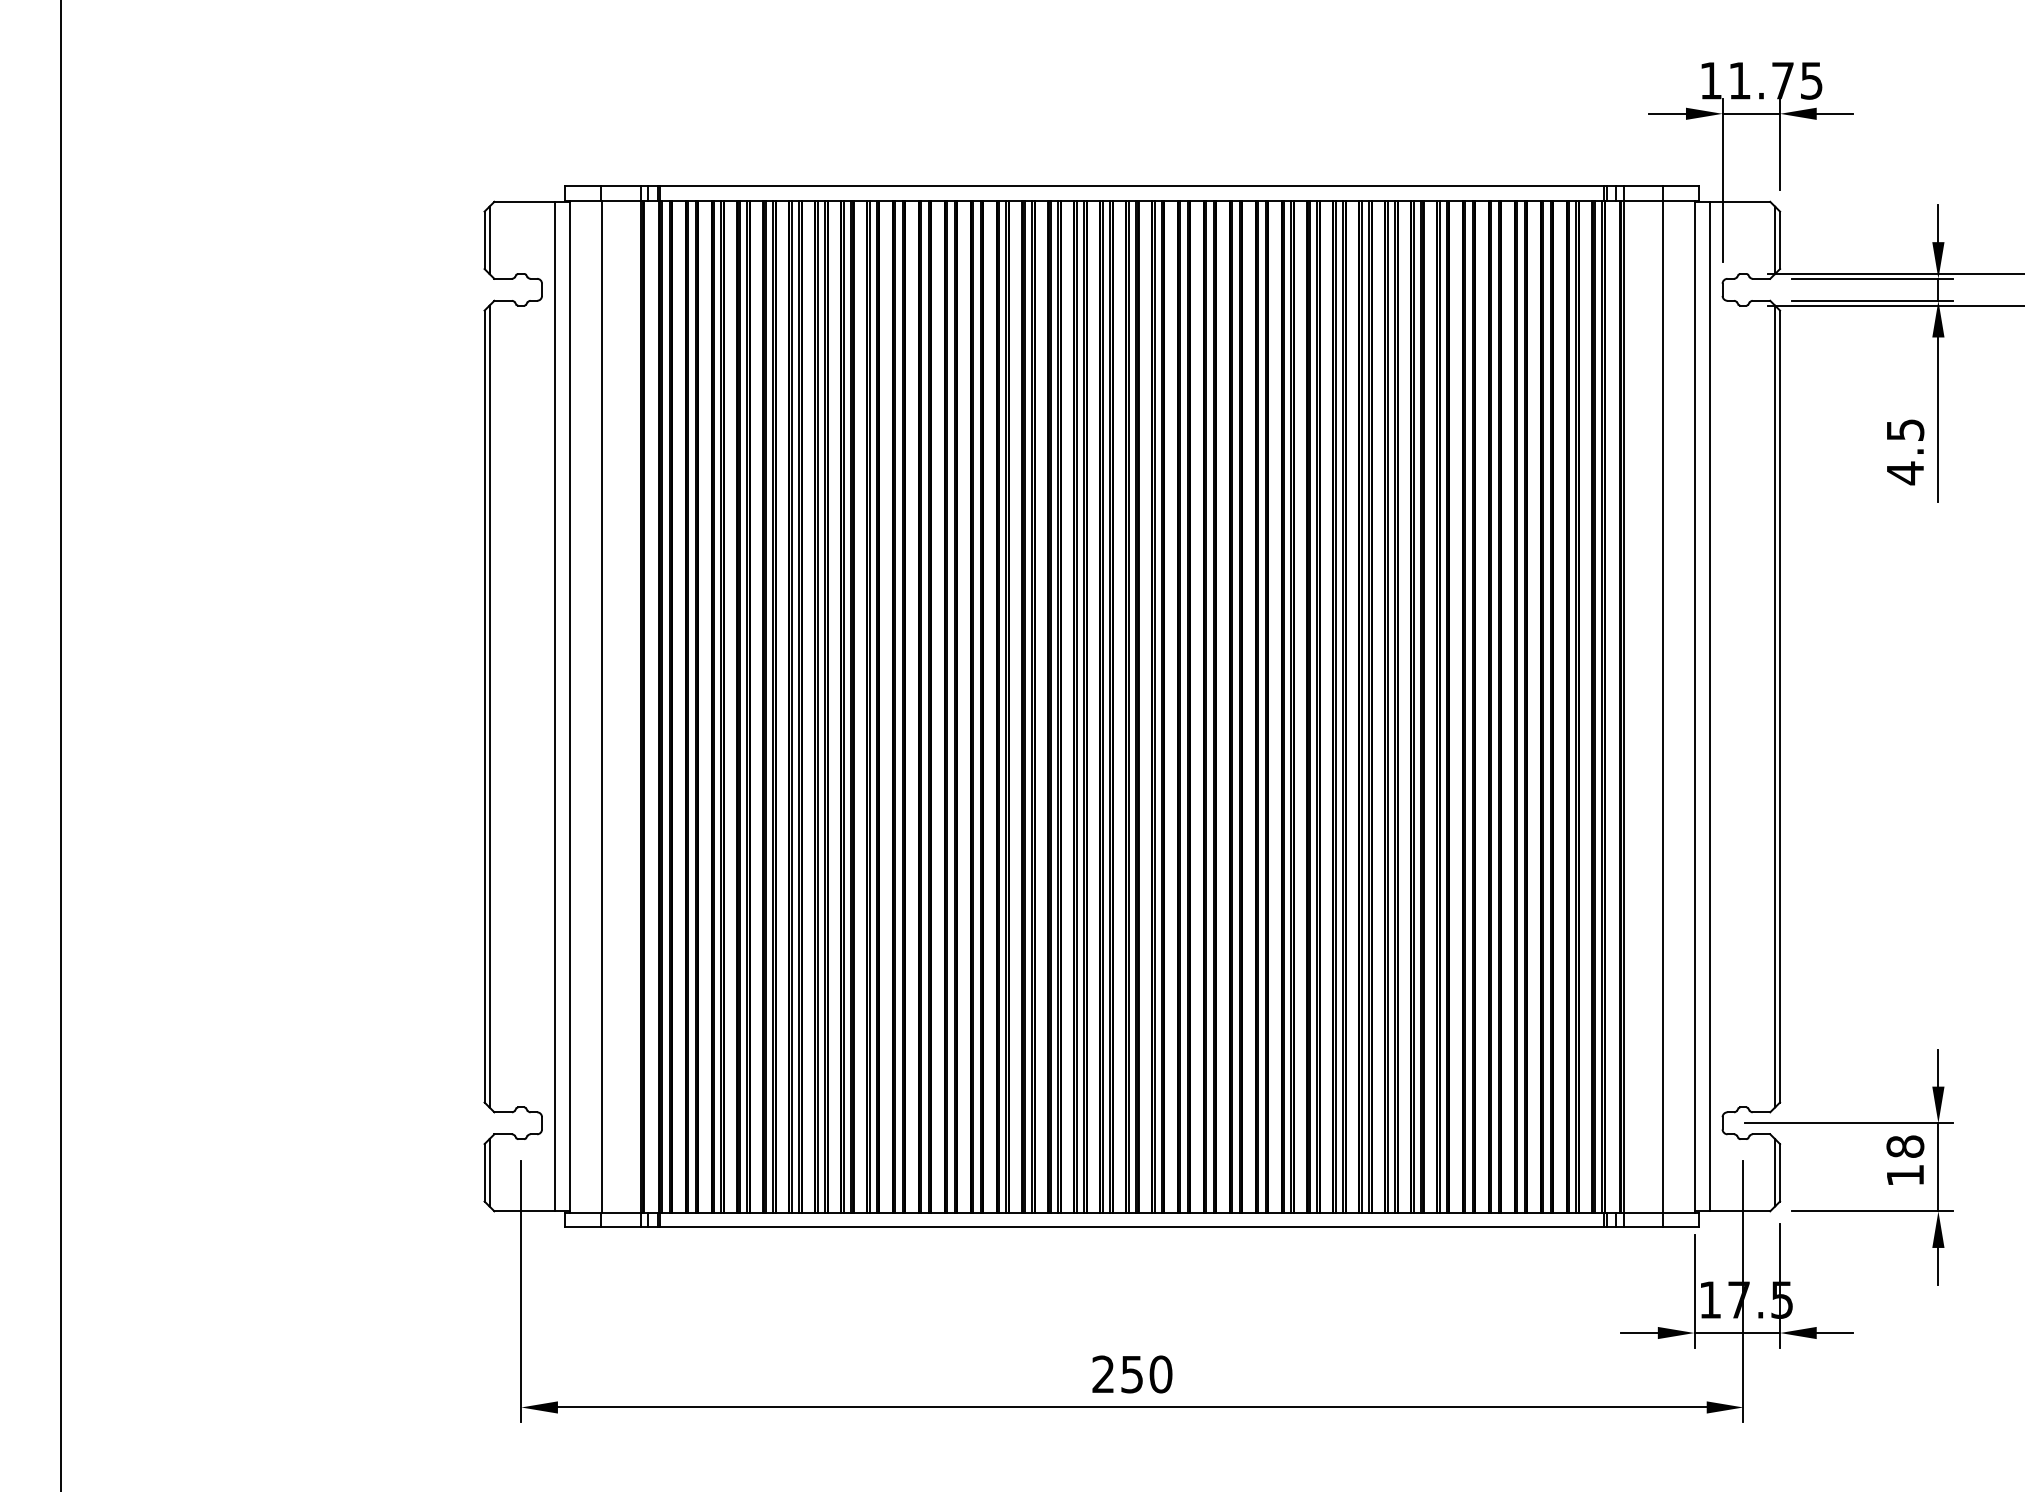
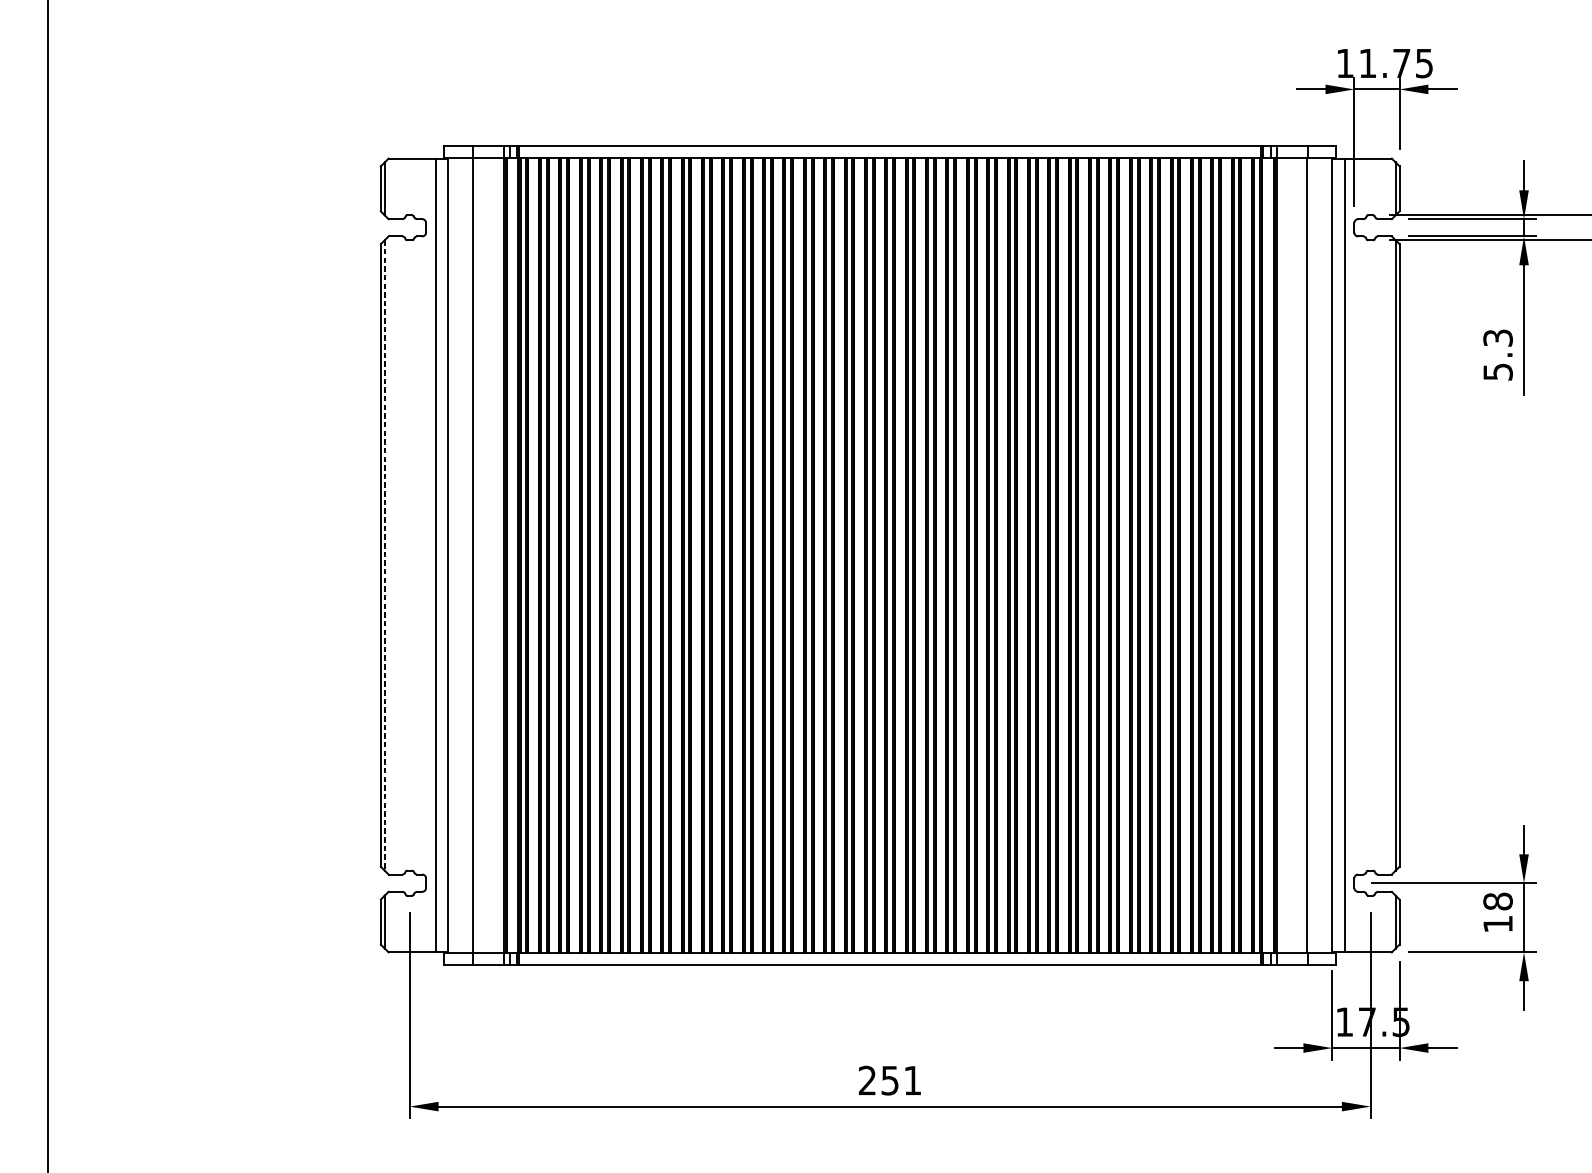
text: (1905, 452) -> (1498, 355), 4.5 -> 5.3
line: (489, 706) -> (384, 555), solid -> dashed
text: (1160, 1374) -> (912, 1080), 250 -> 251

